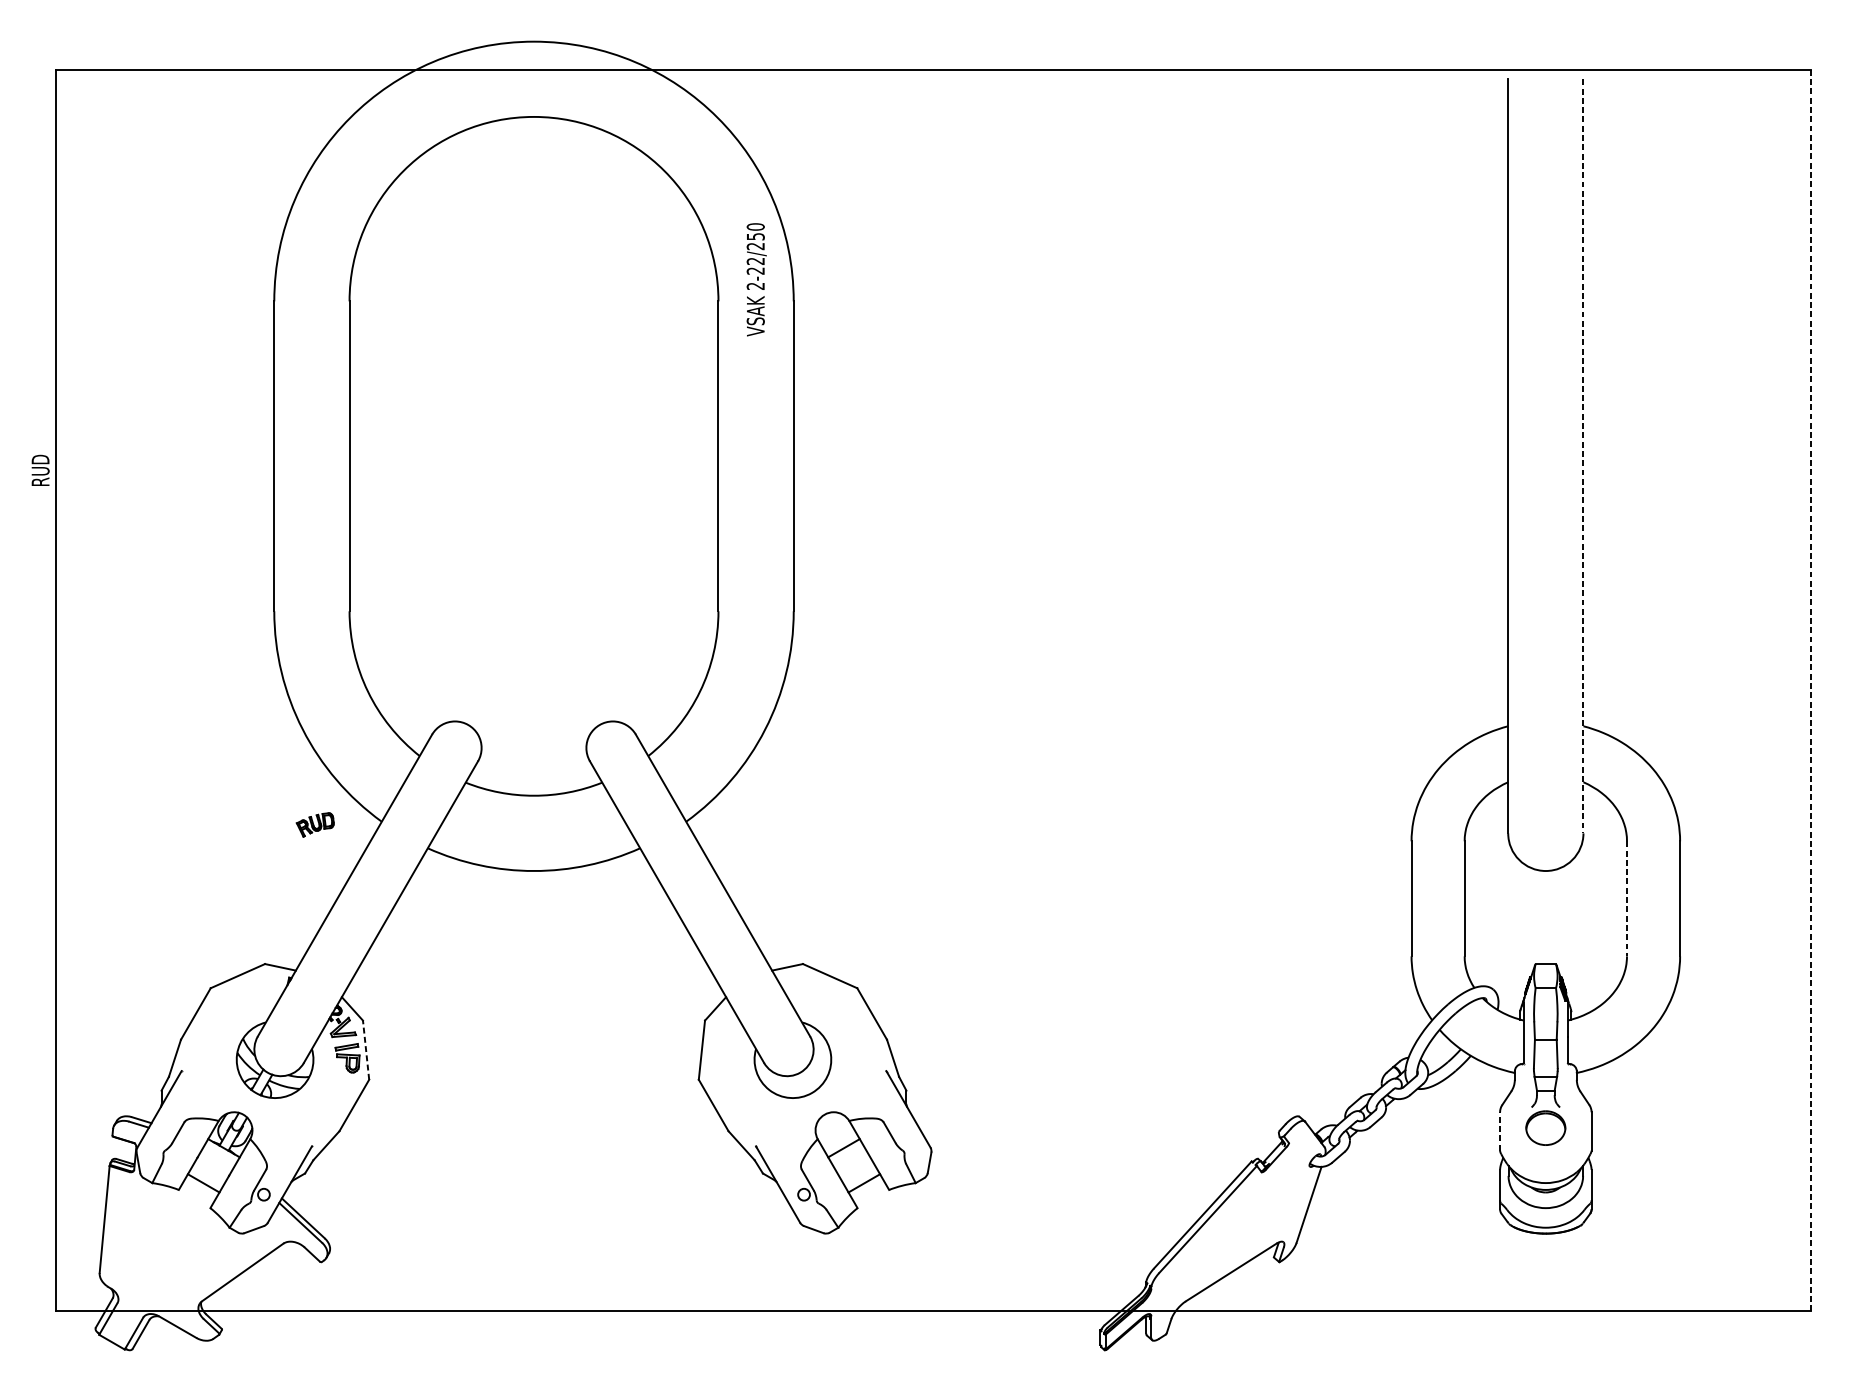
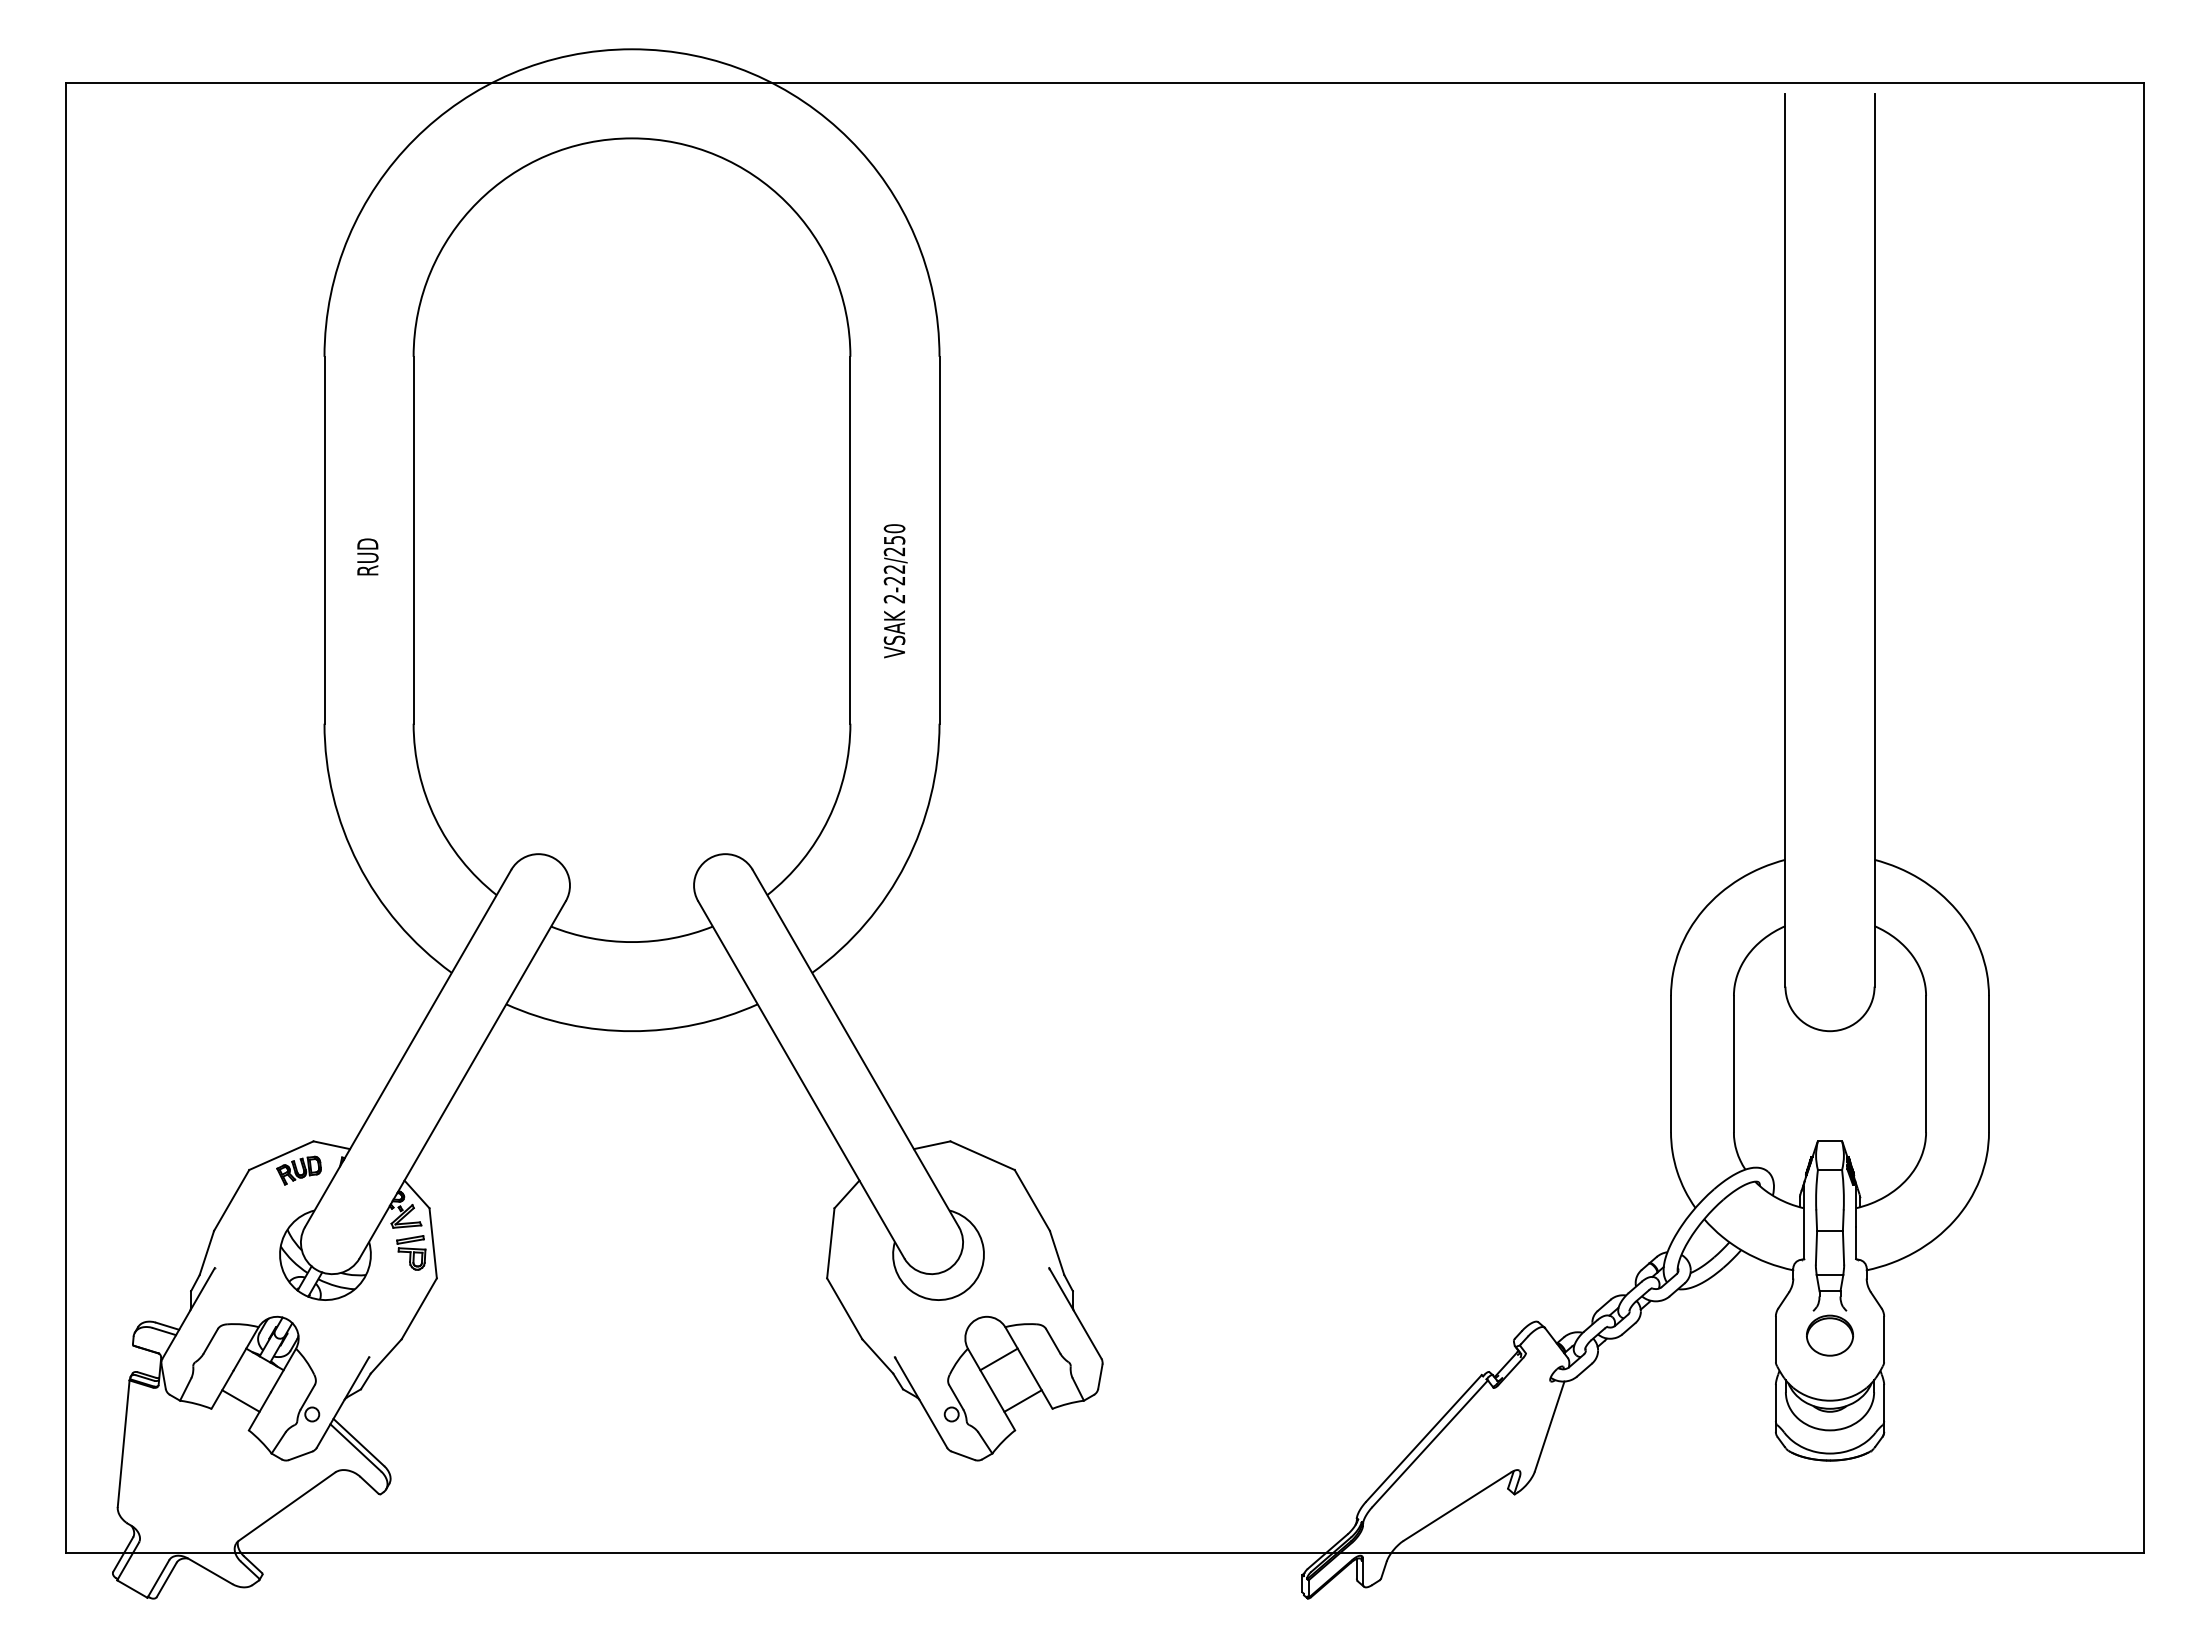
text: (756, 280) -> (895, 591), moved
line: (1583, 456) -> (1874, 540), dashed -> solid
text: (40, 470) -> (367, 556), moved
line: (1810, 690) -> (2143, 817), dashed -> solid
part: (314, 824) -> (298, 1170), moved
line: (1627, 899) -> (1926, 1064), dashed -> solid
line: (366, 1049) -> (433, 1242), dashed -> solid
line: (1499, 1131) -> (1775, 1339), dashed -> solid

